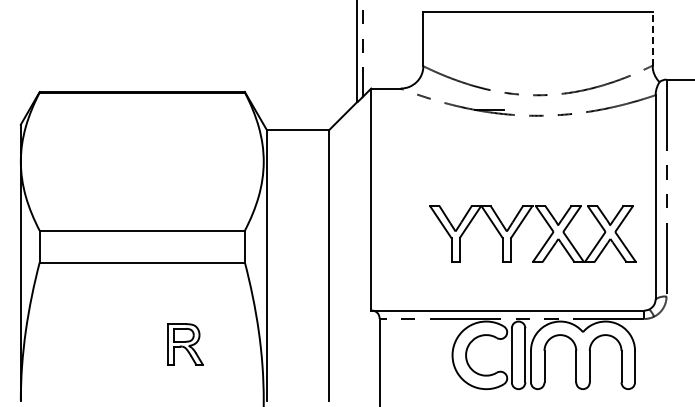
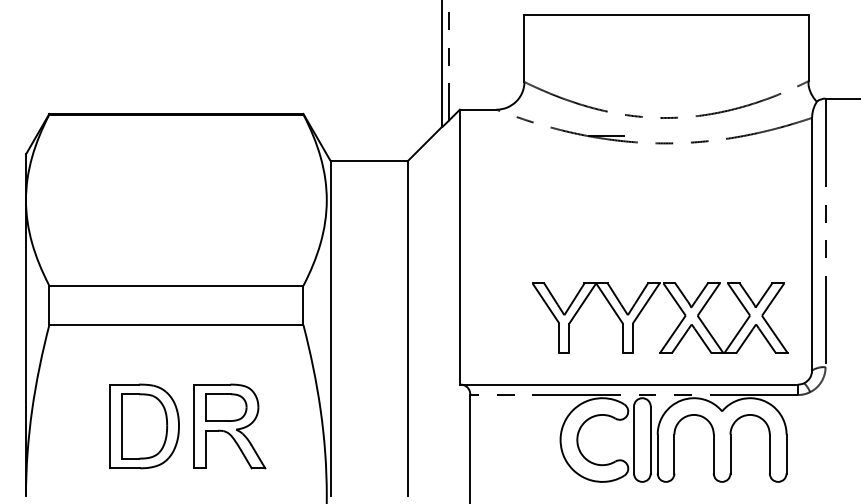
line: (652, 38) -> (808, 47), dashed -> solid
part: (521, 224) -> (645, 306), moved
part: (116, 344) -> (144, 426), added
part: (185, 344) -> (229, 426), size x1.67

